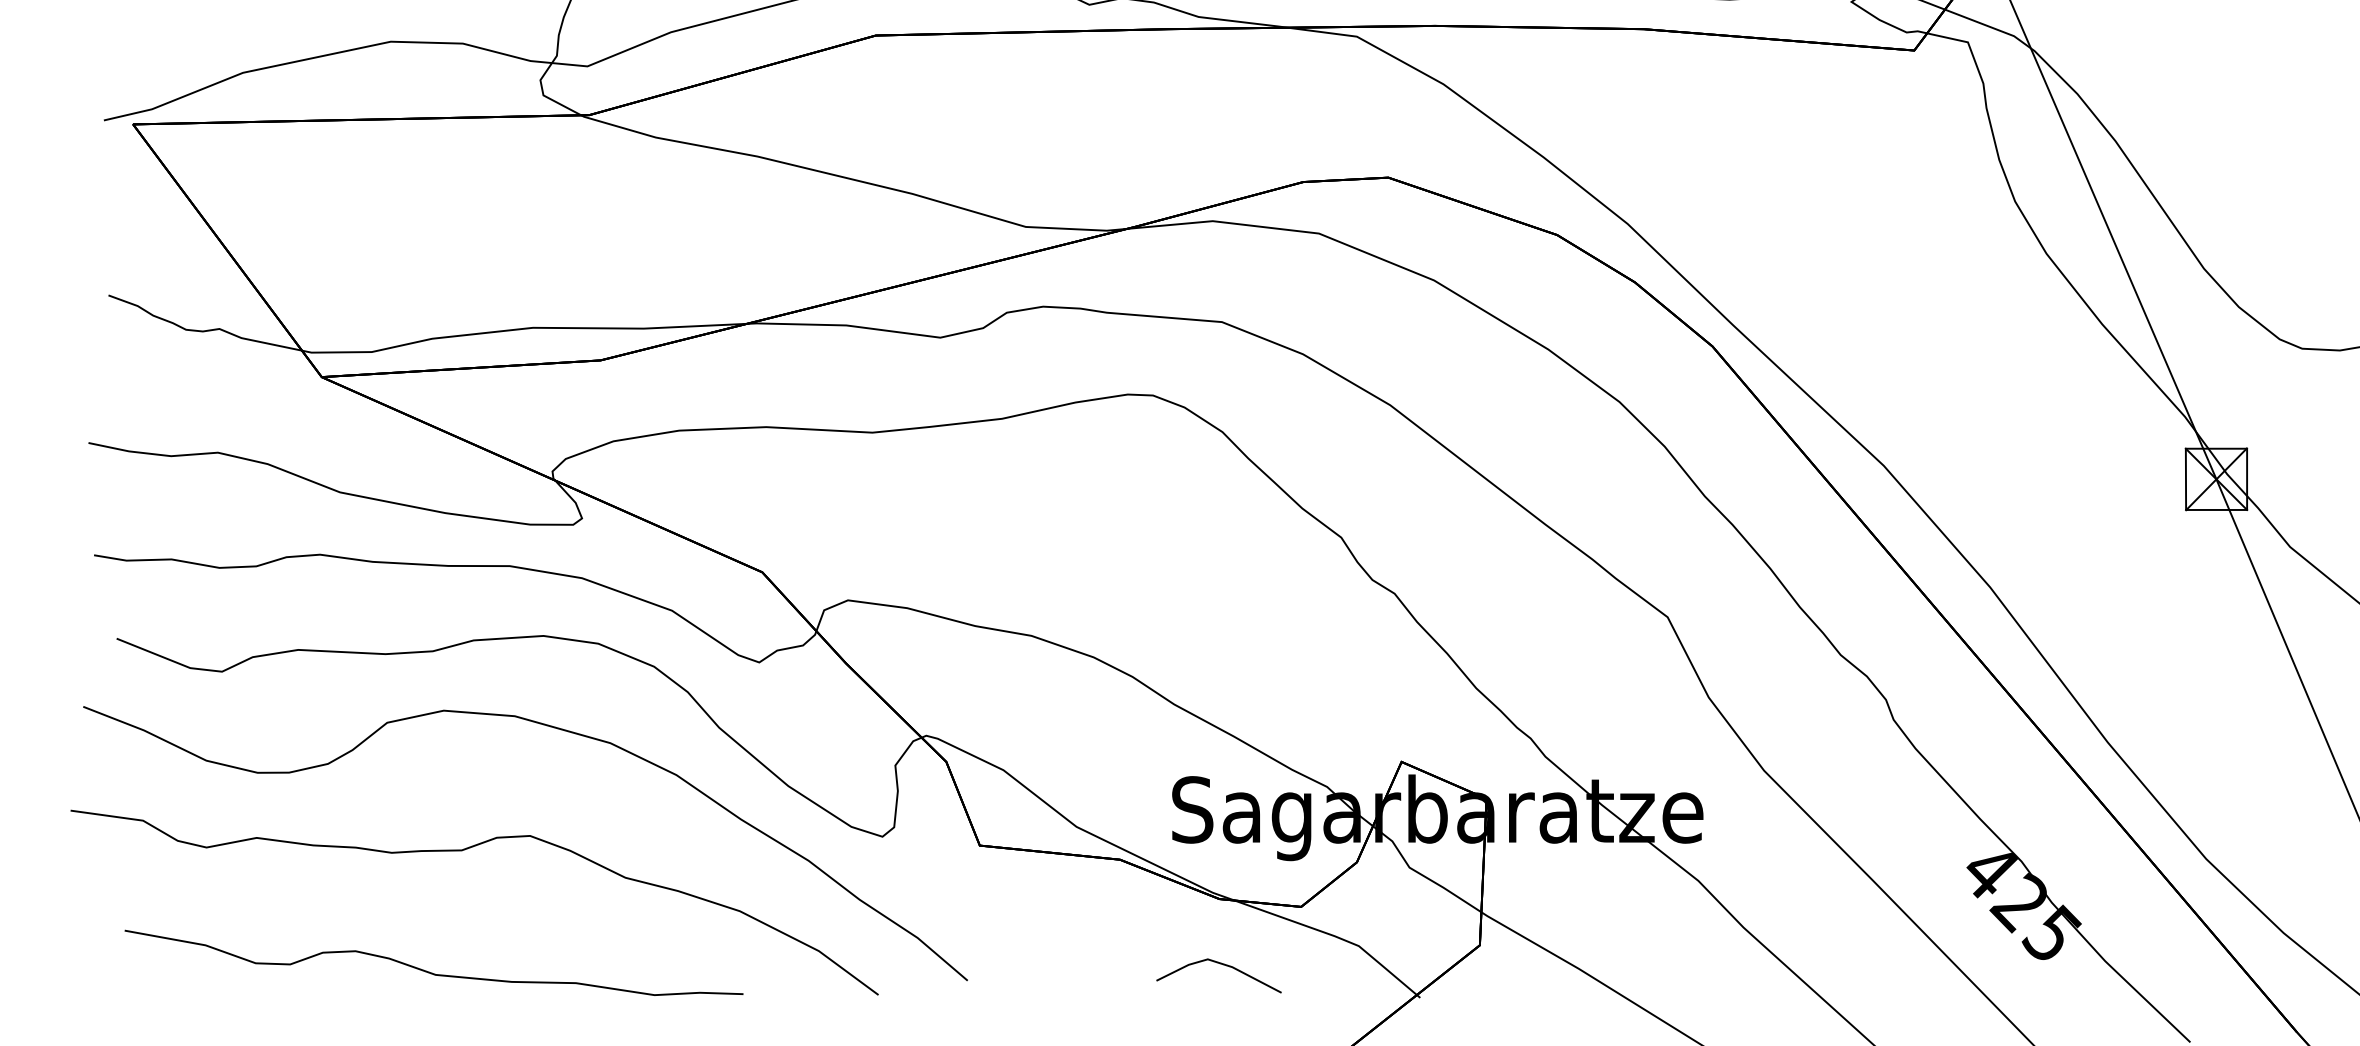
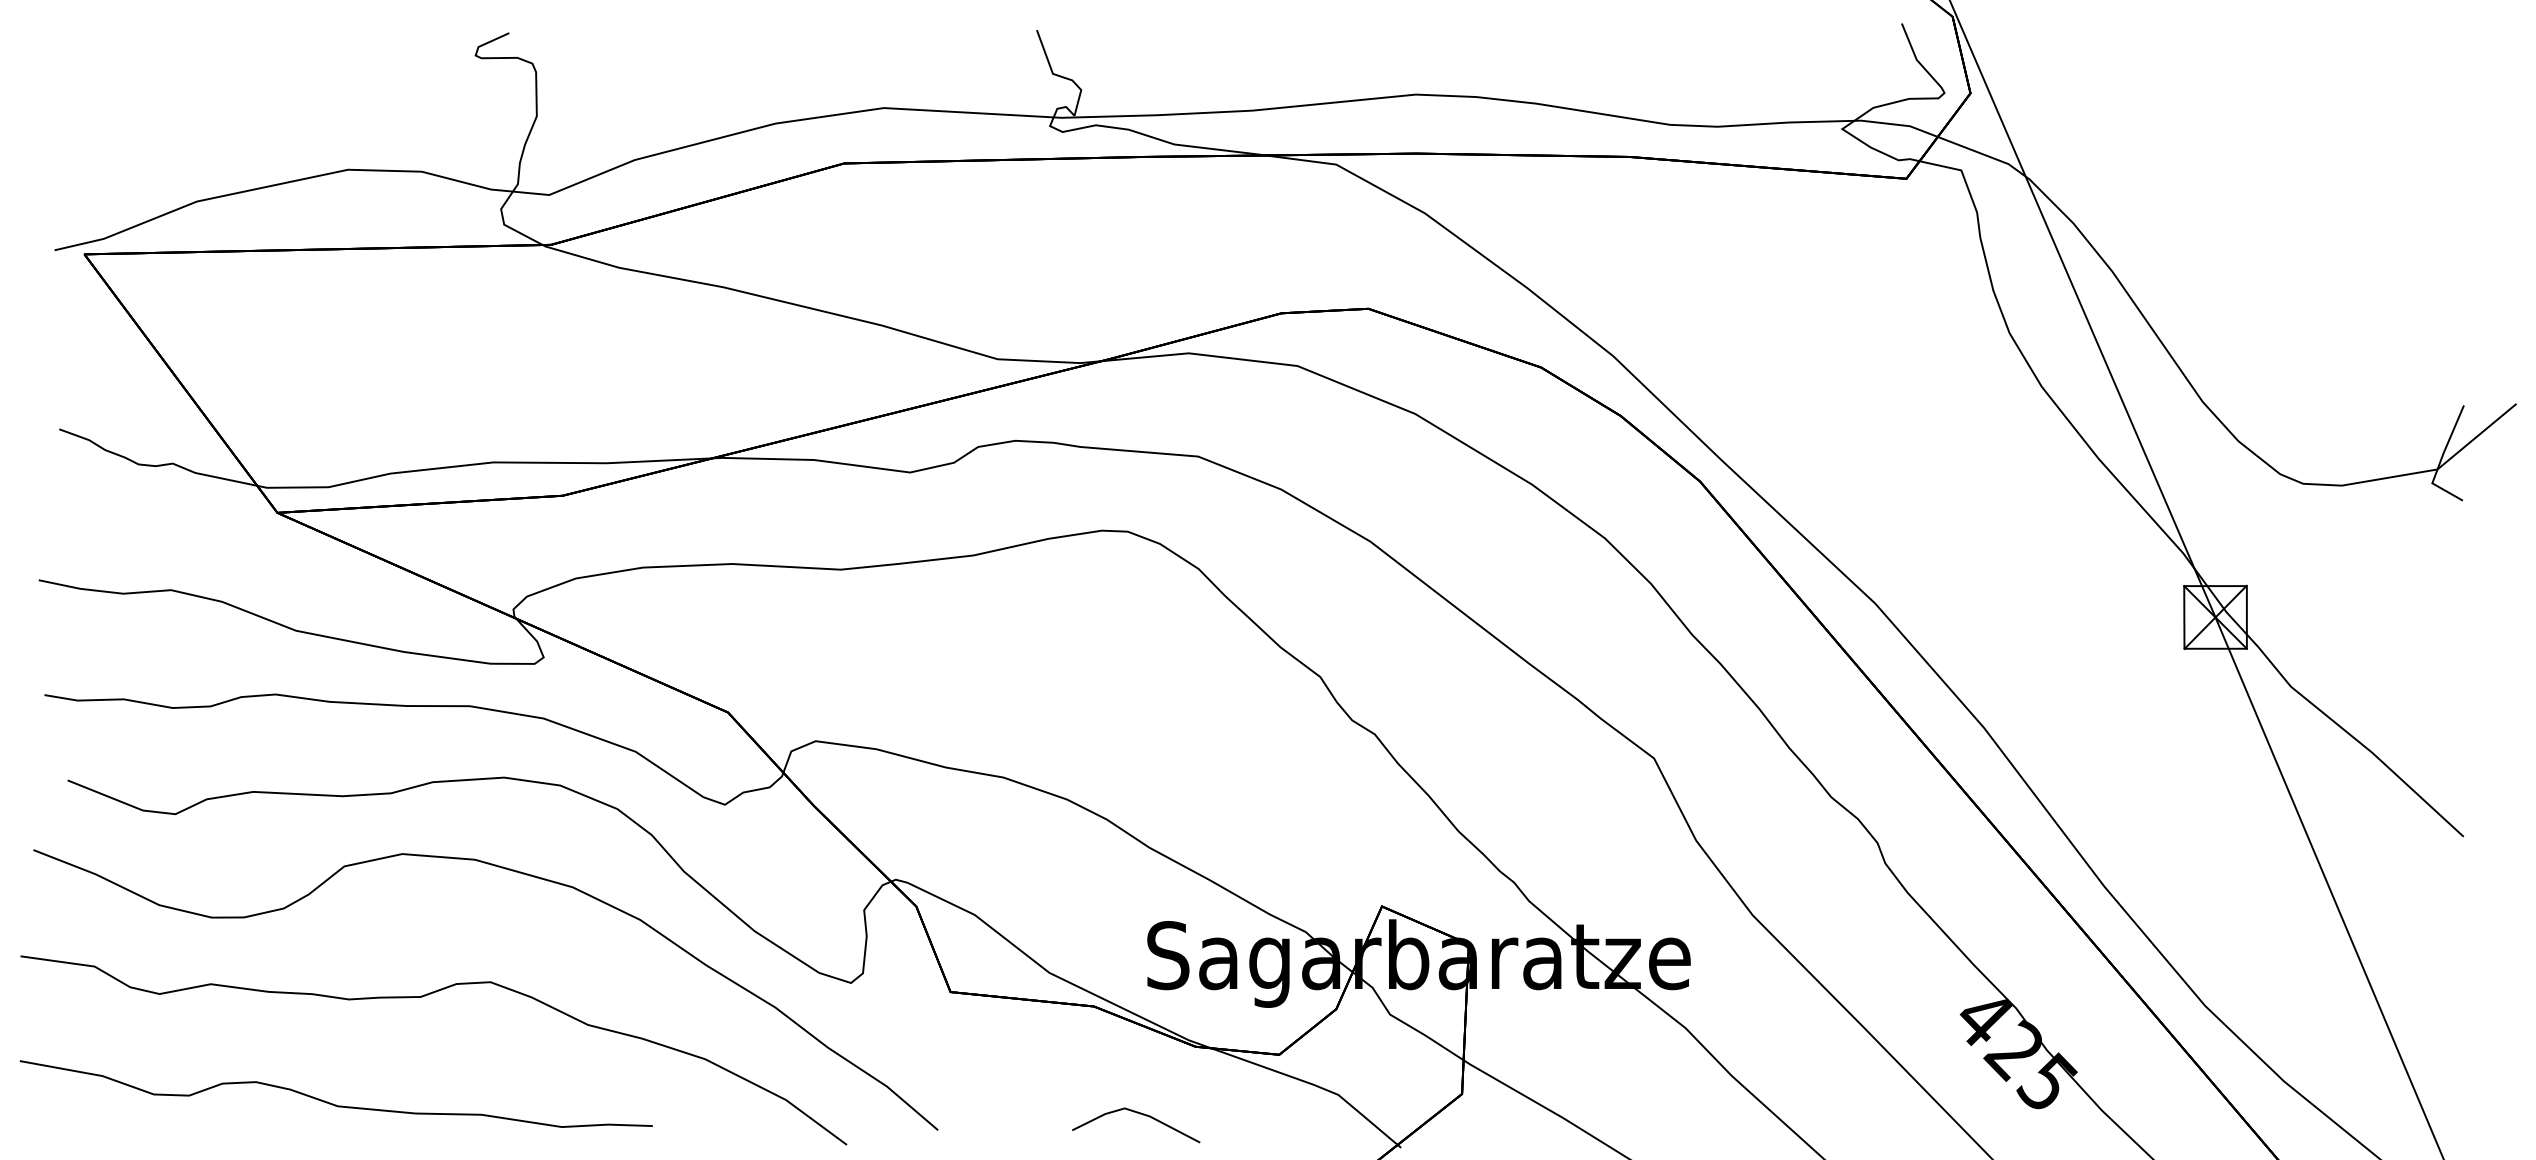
line: (1222, 965) -> (1139, 1114), moved
curve: (431, 972) -> (333, 1103), moved

